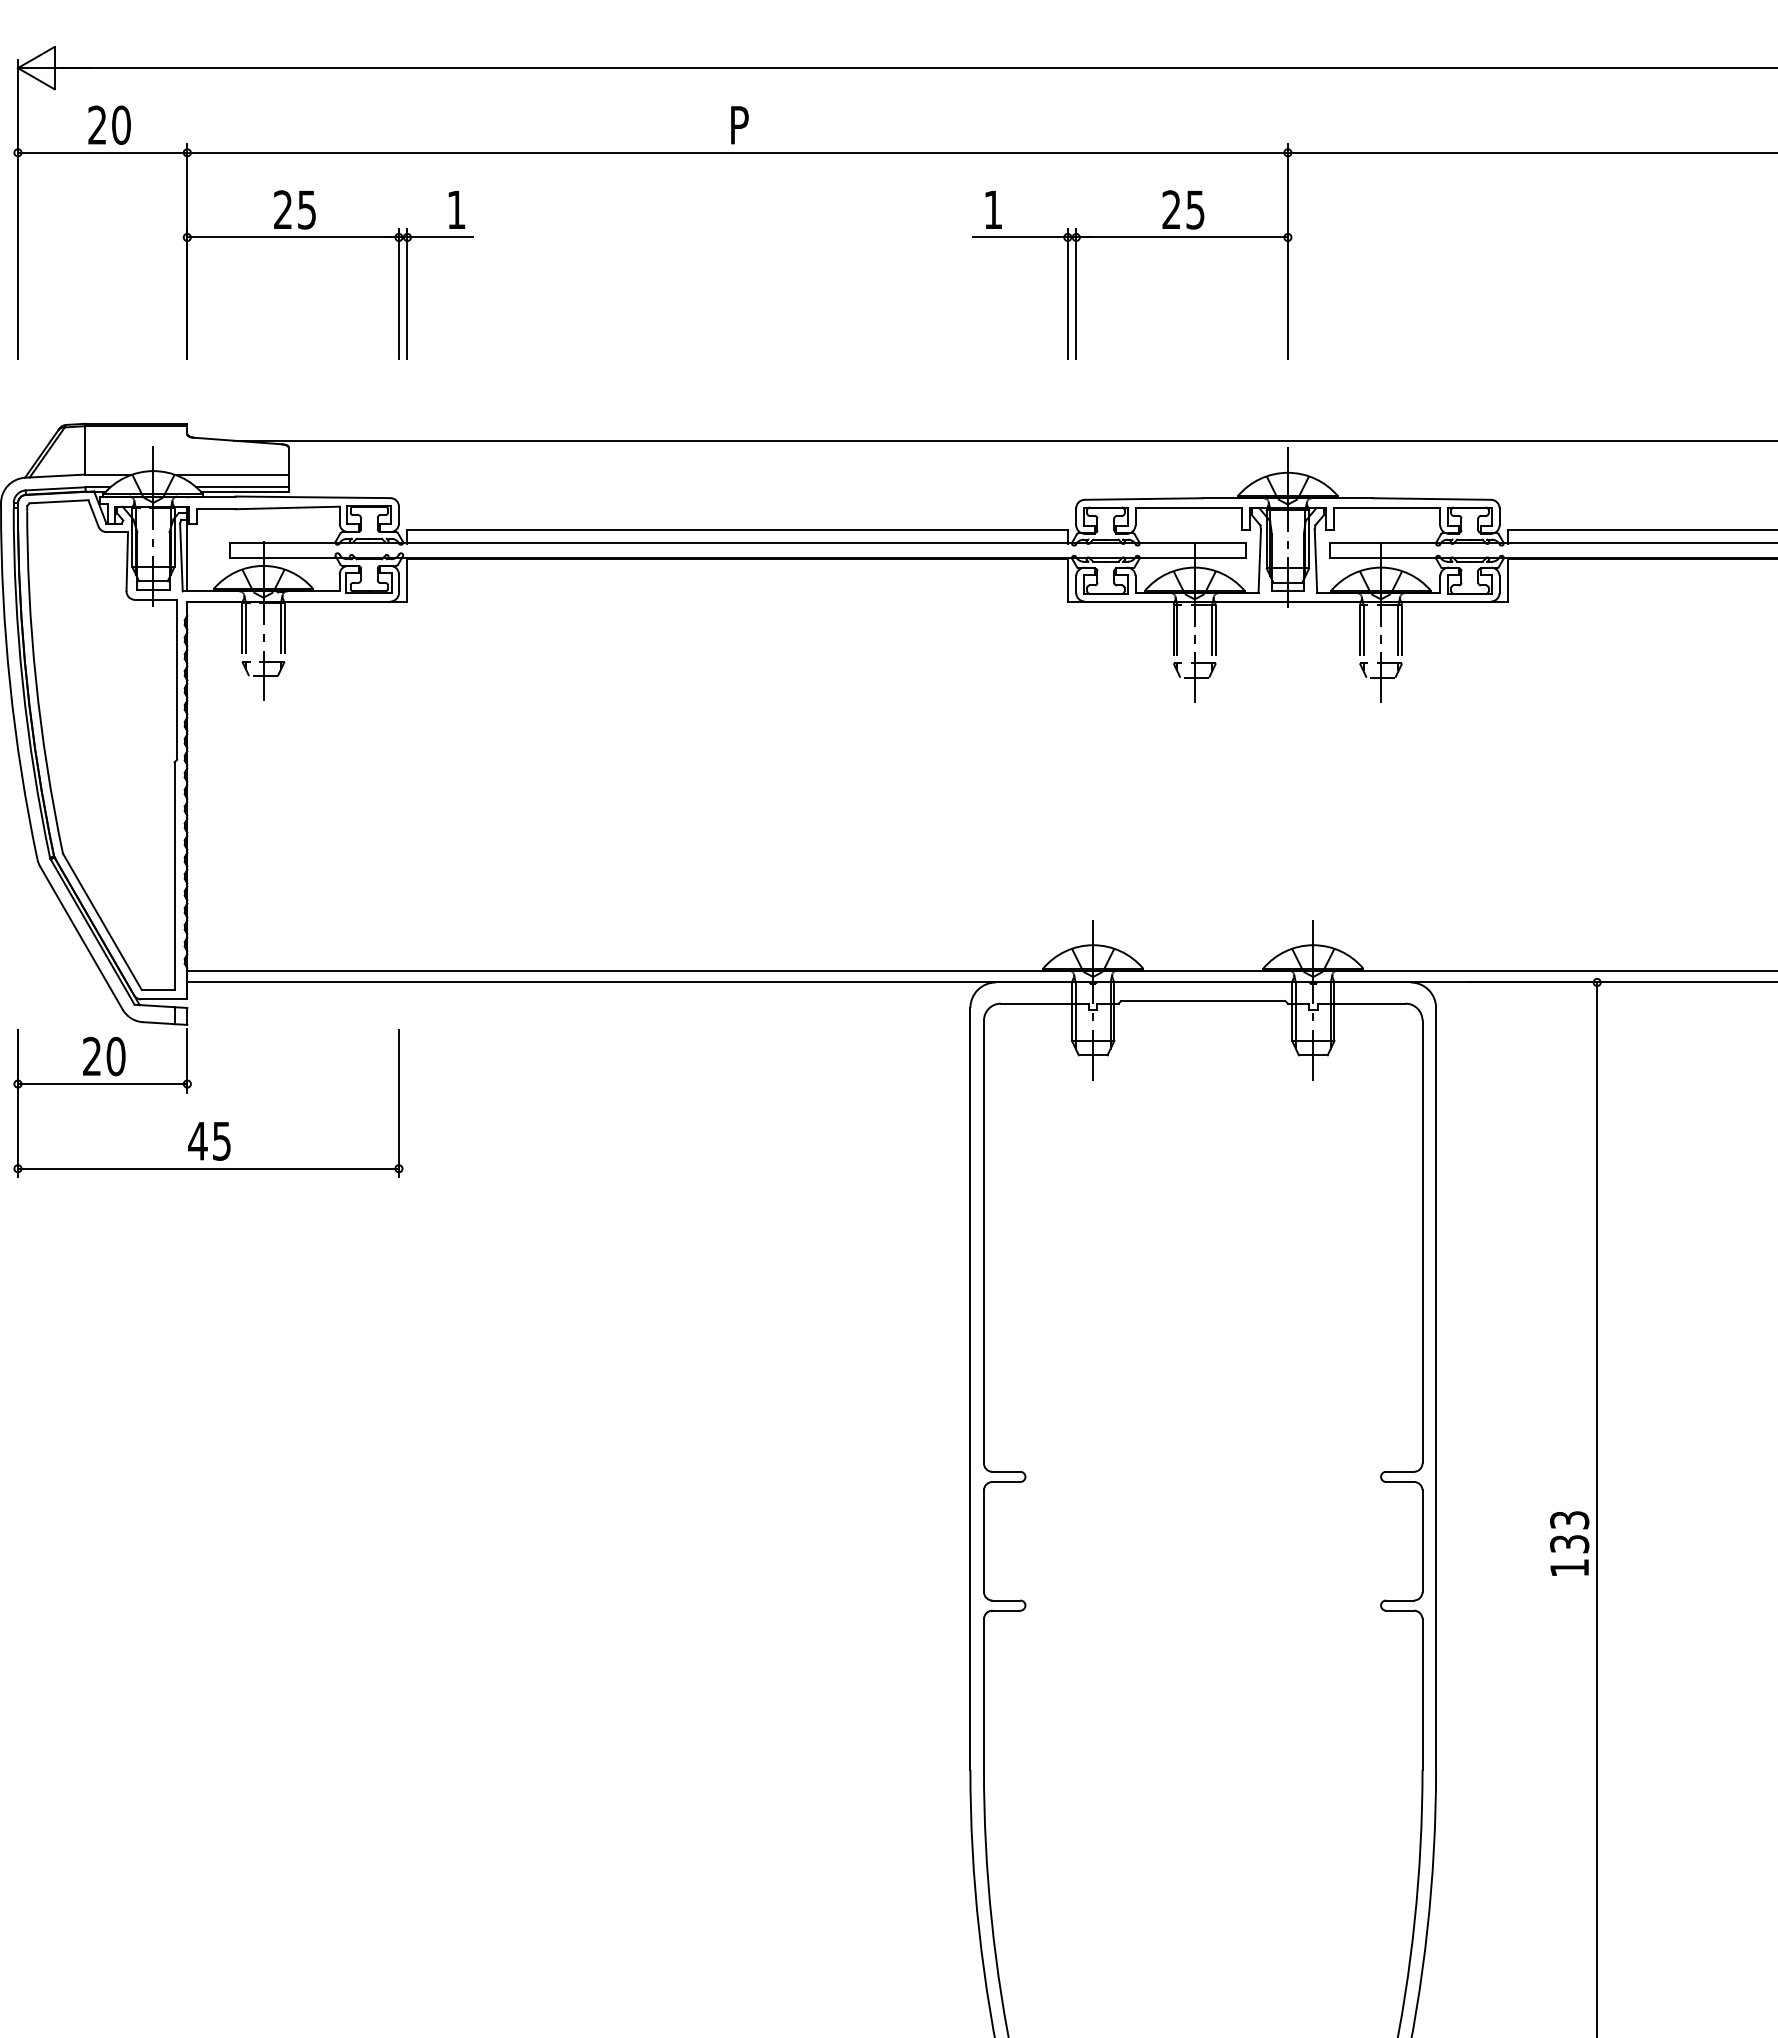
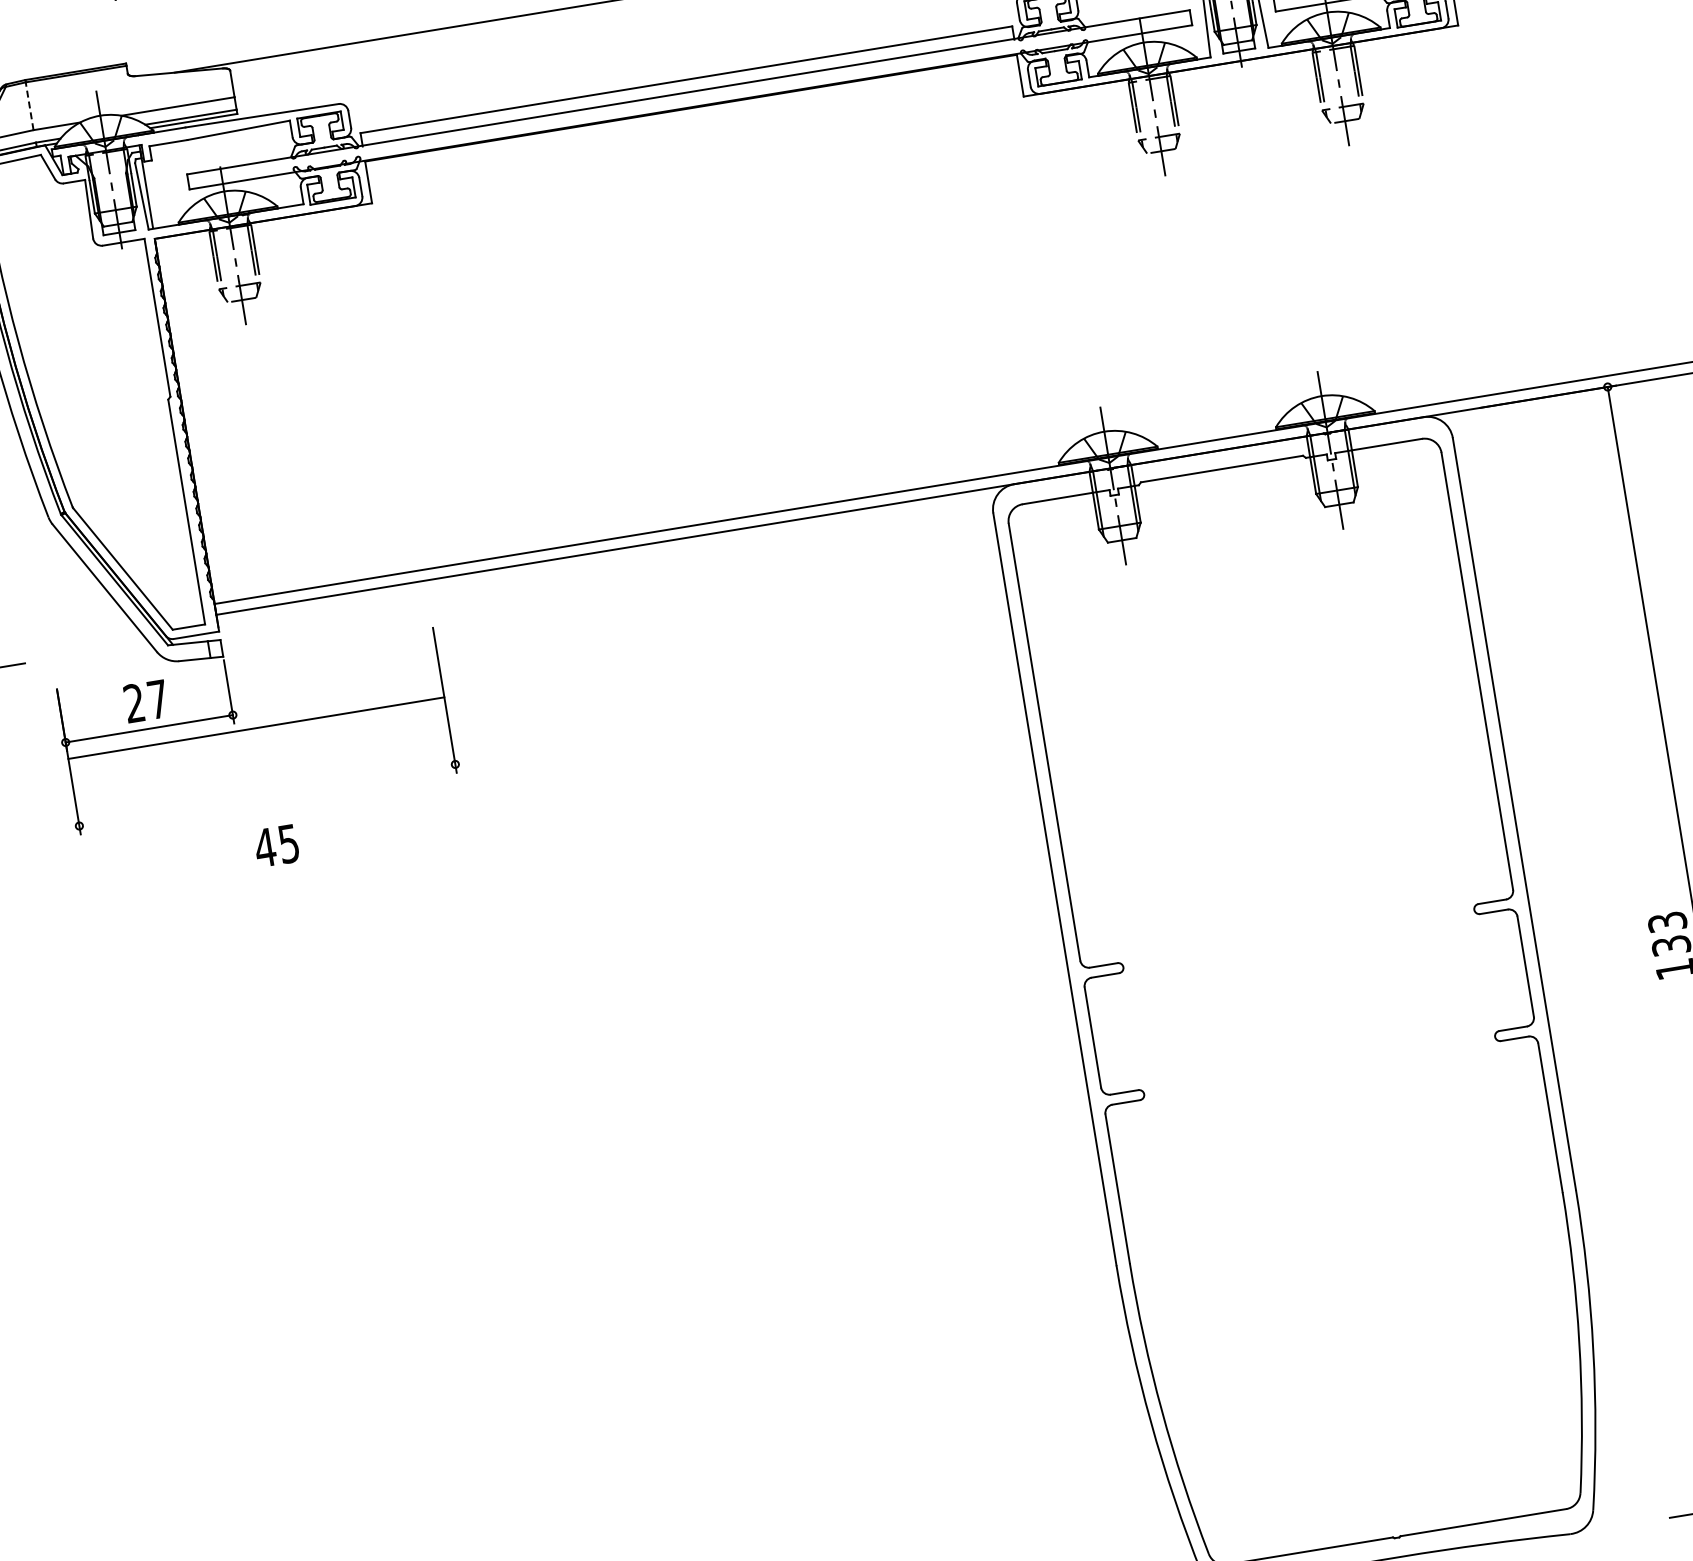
line: (85, 449) -> (29, 105), solid -> dashed
text: (115, 1056) -> (157, 699), 20 -> 27
text: (209, 1141) -> (276, 846), moved
line: (207, 1168) -> (255, 728), moved

